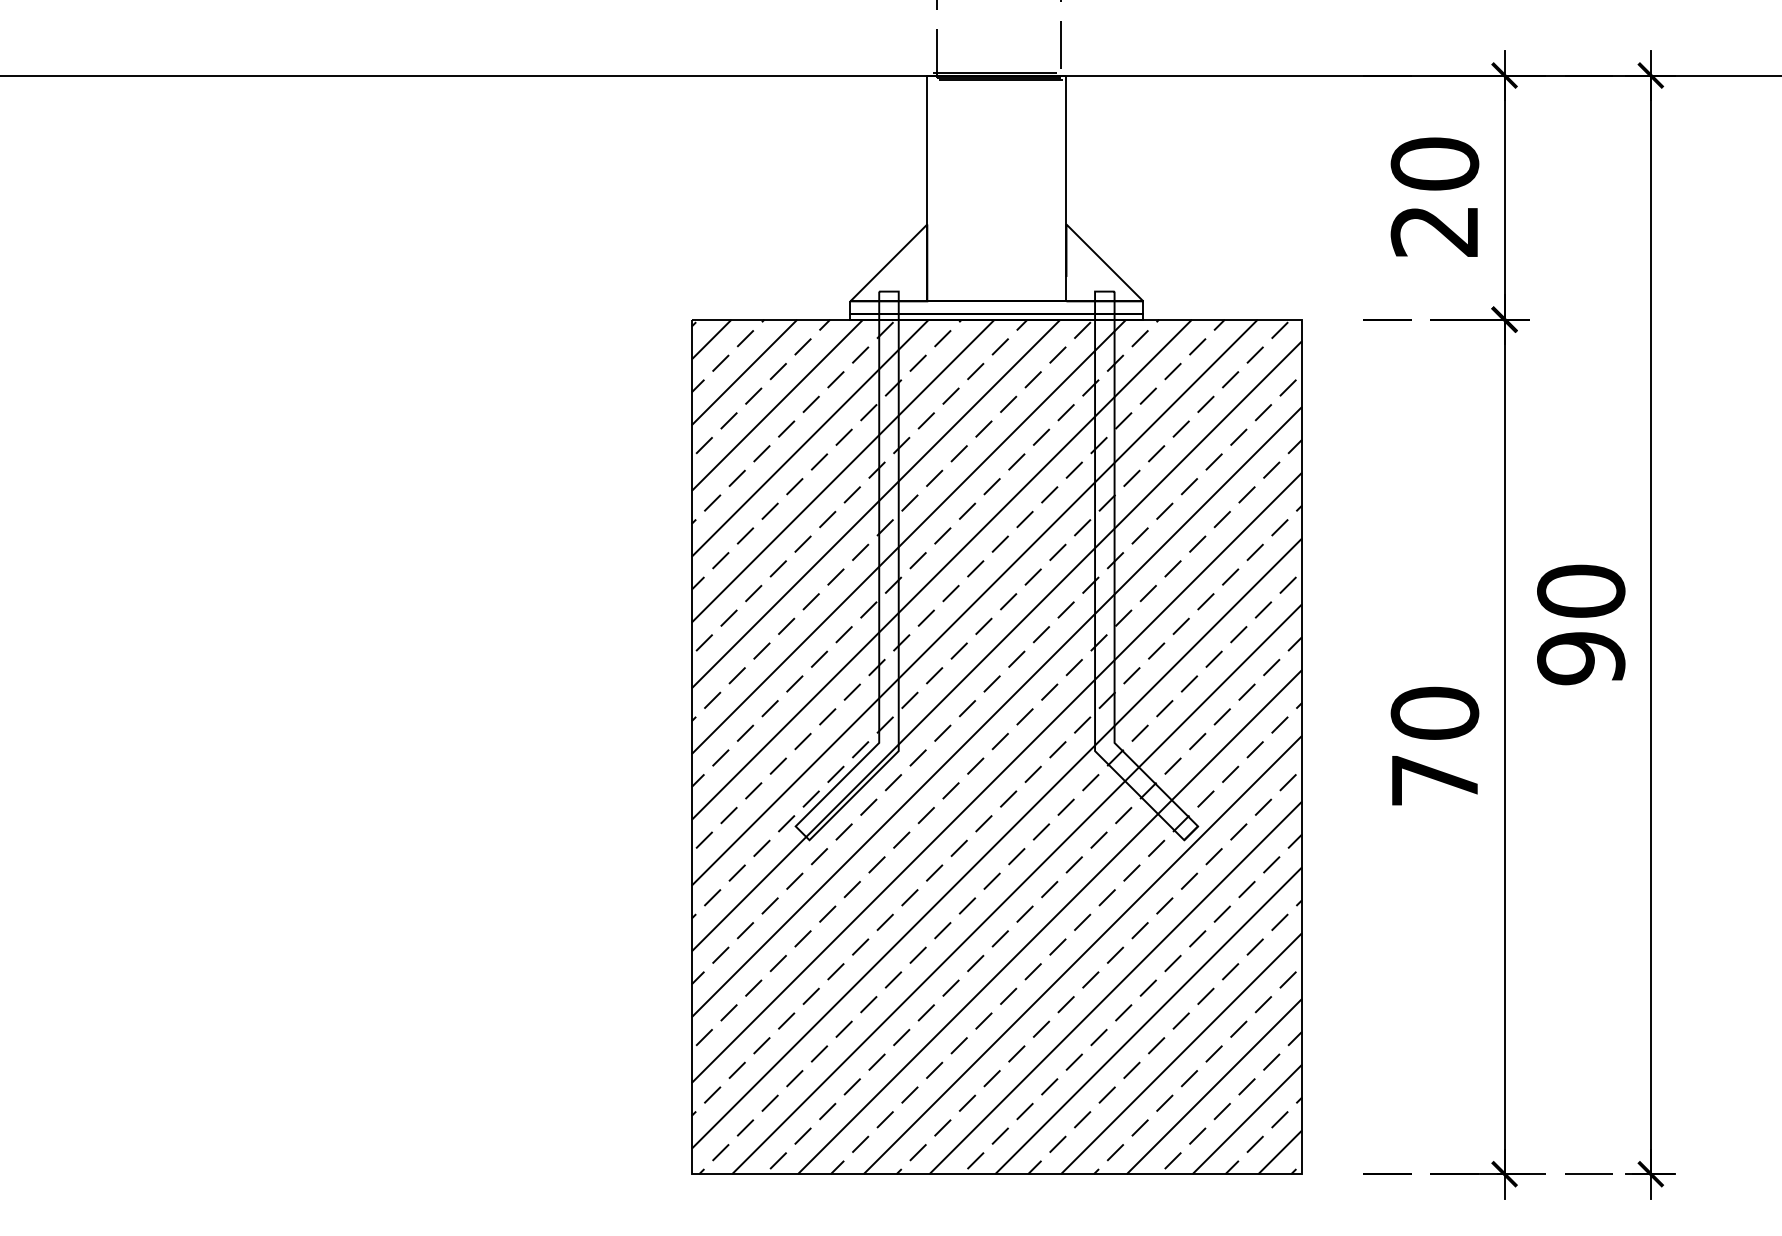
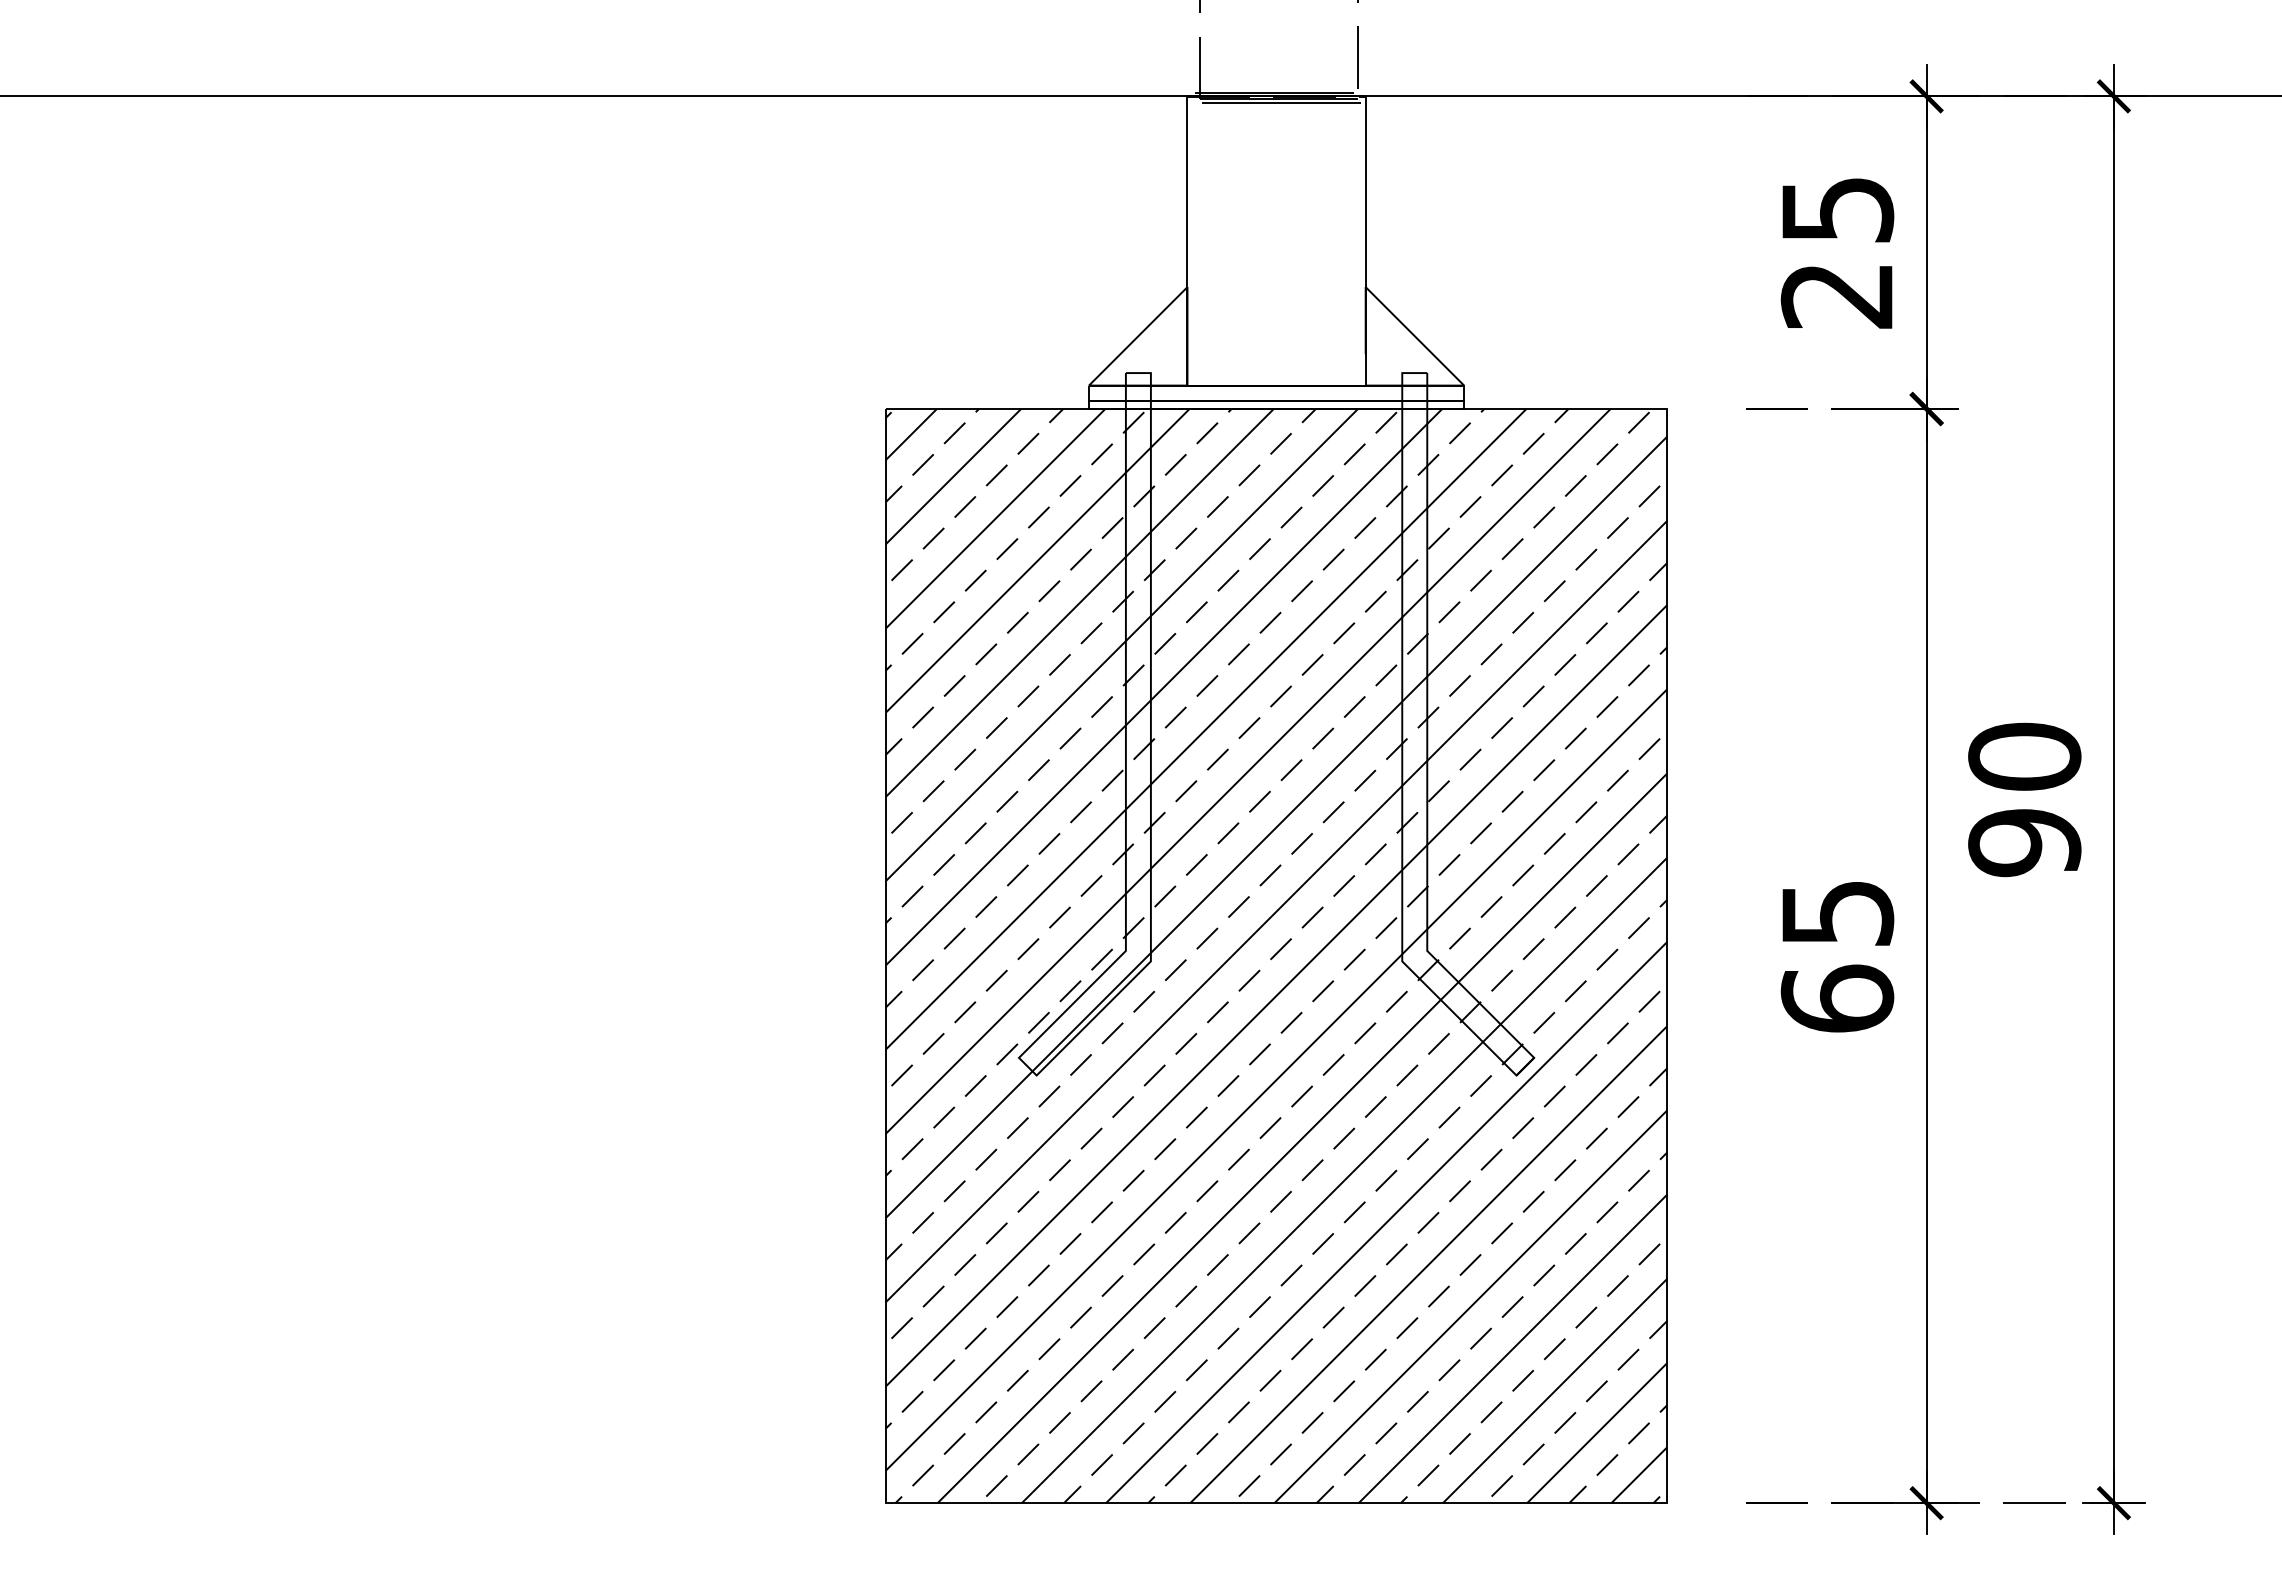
text: (1434, 163) -> (1837, 209), 20 -> 25
text: (1434, 746) -> (1837, 955), 70 -> 65

